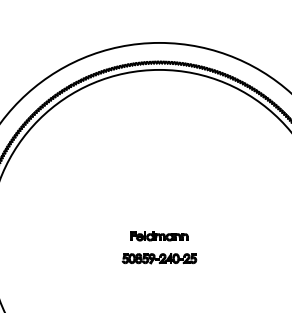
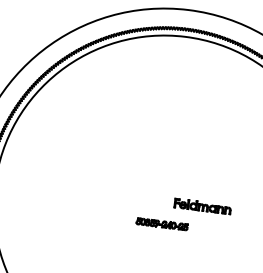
part: (159, 236) -> (202, 206), moved
part: (159, 258) -> (162, 224), size x0.7

